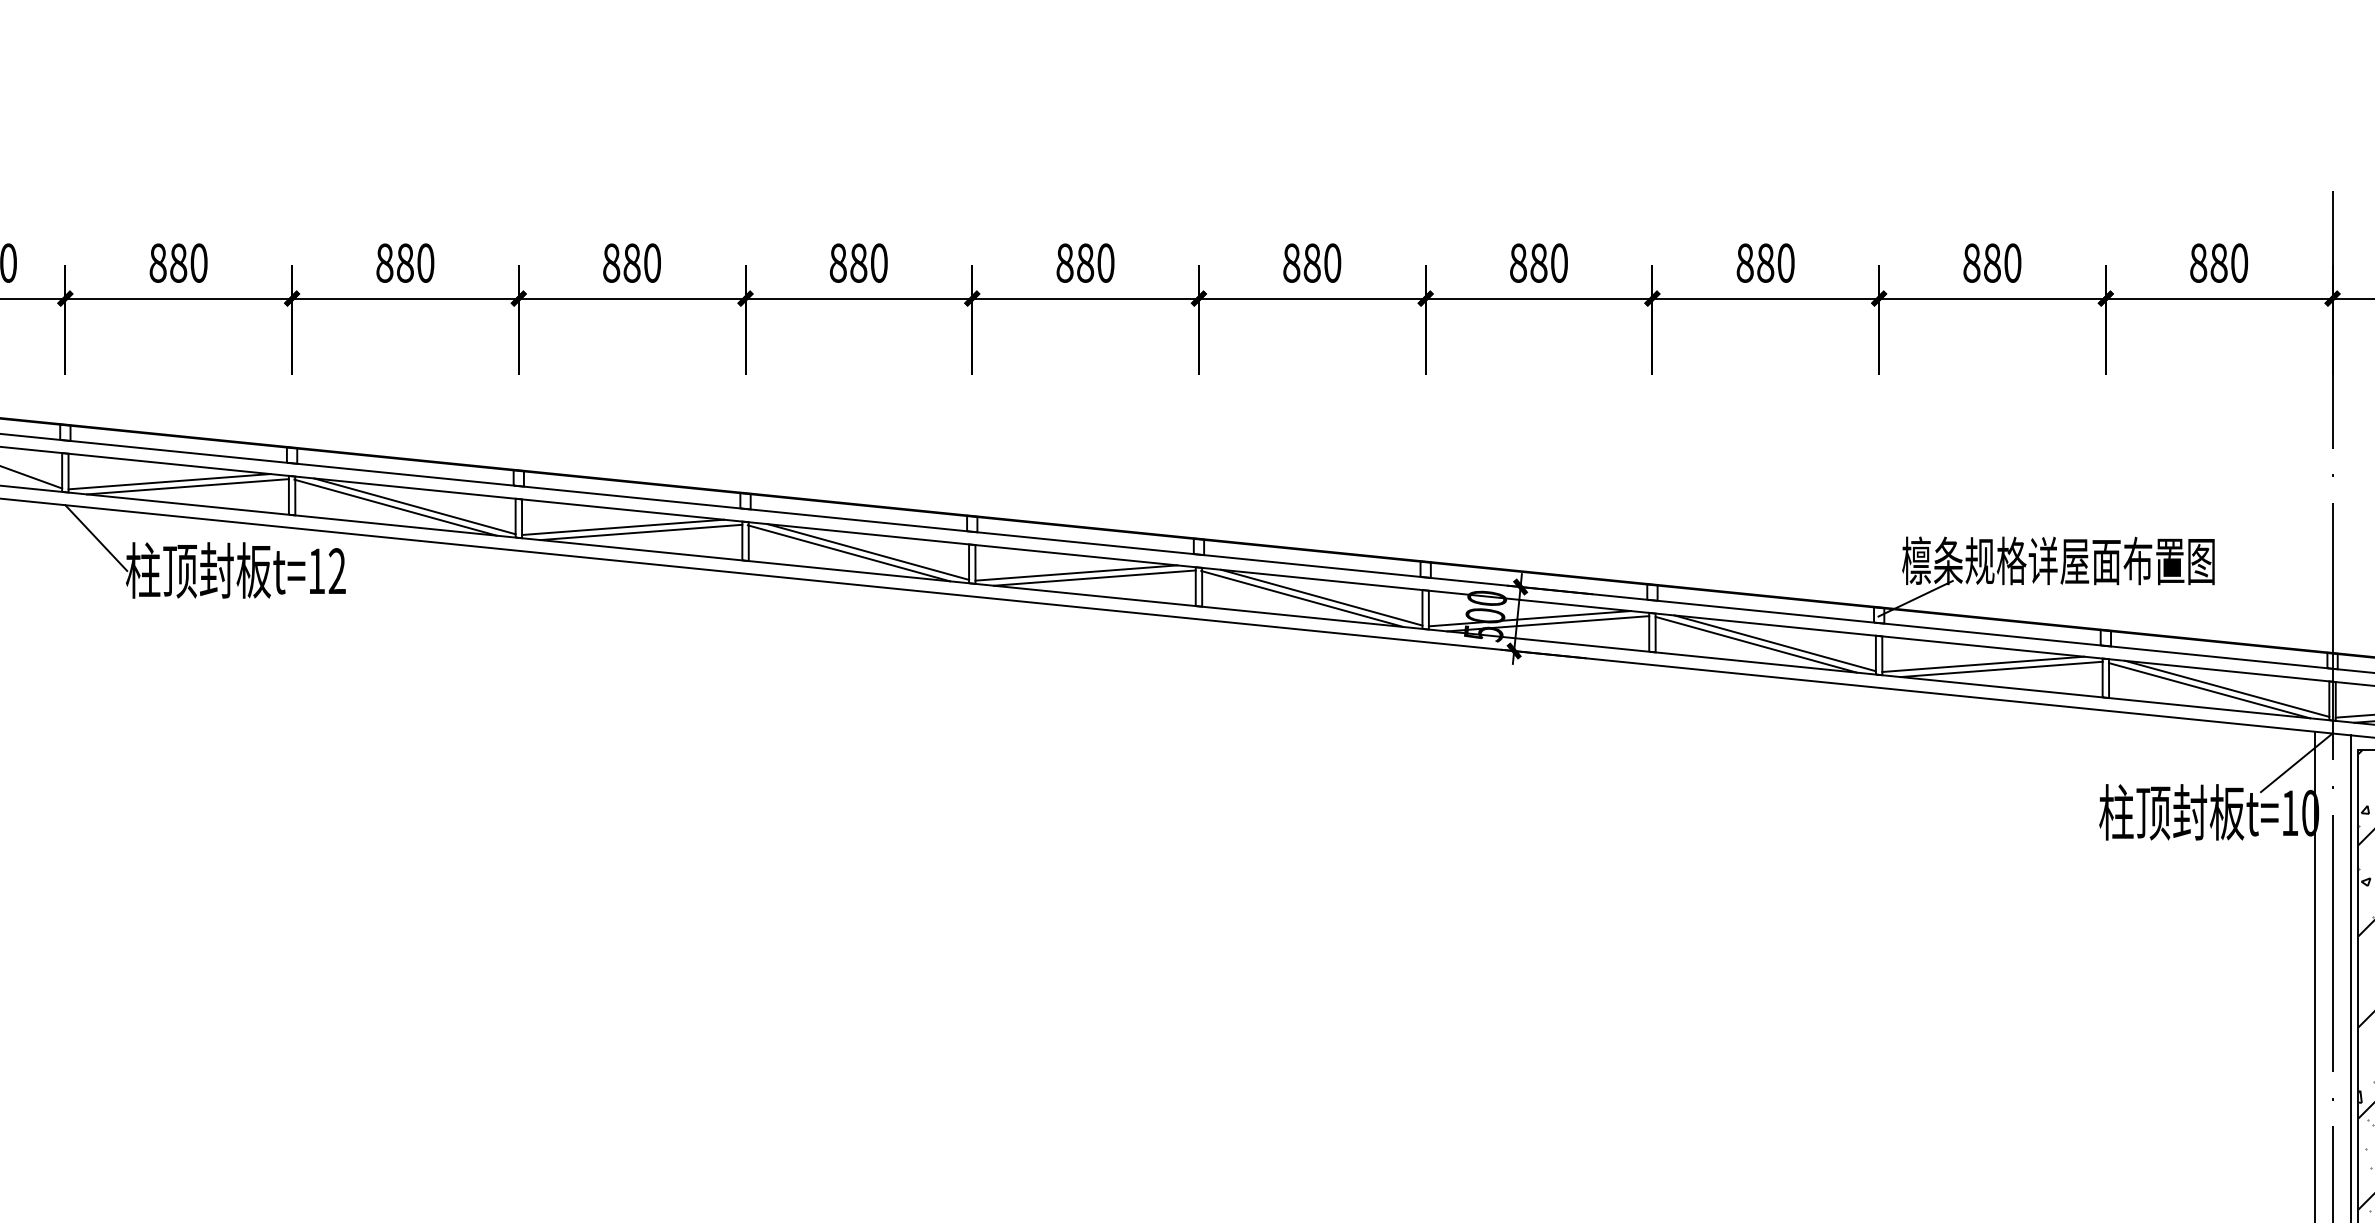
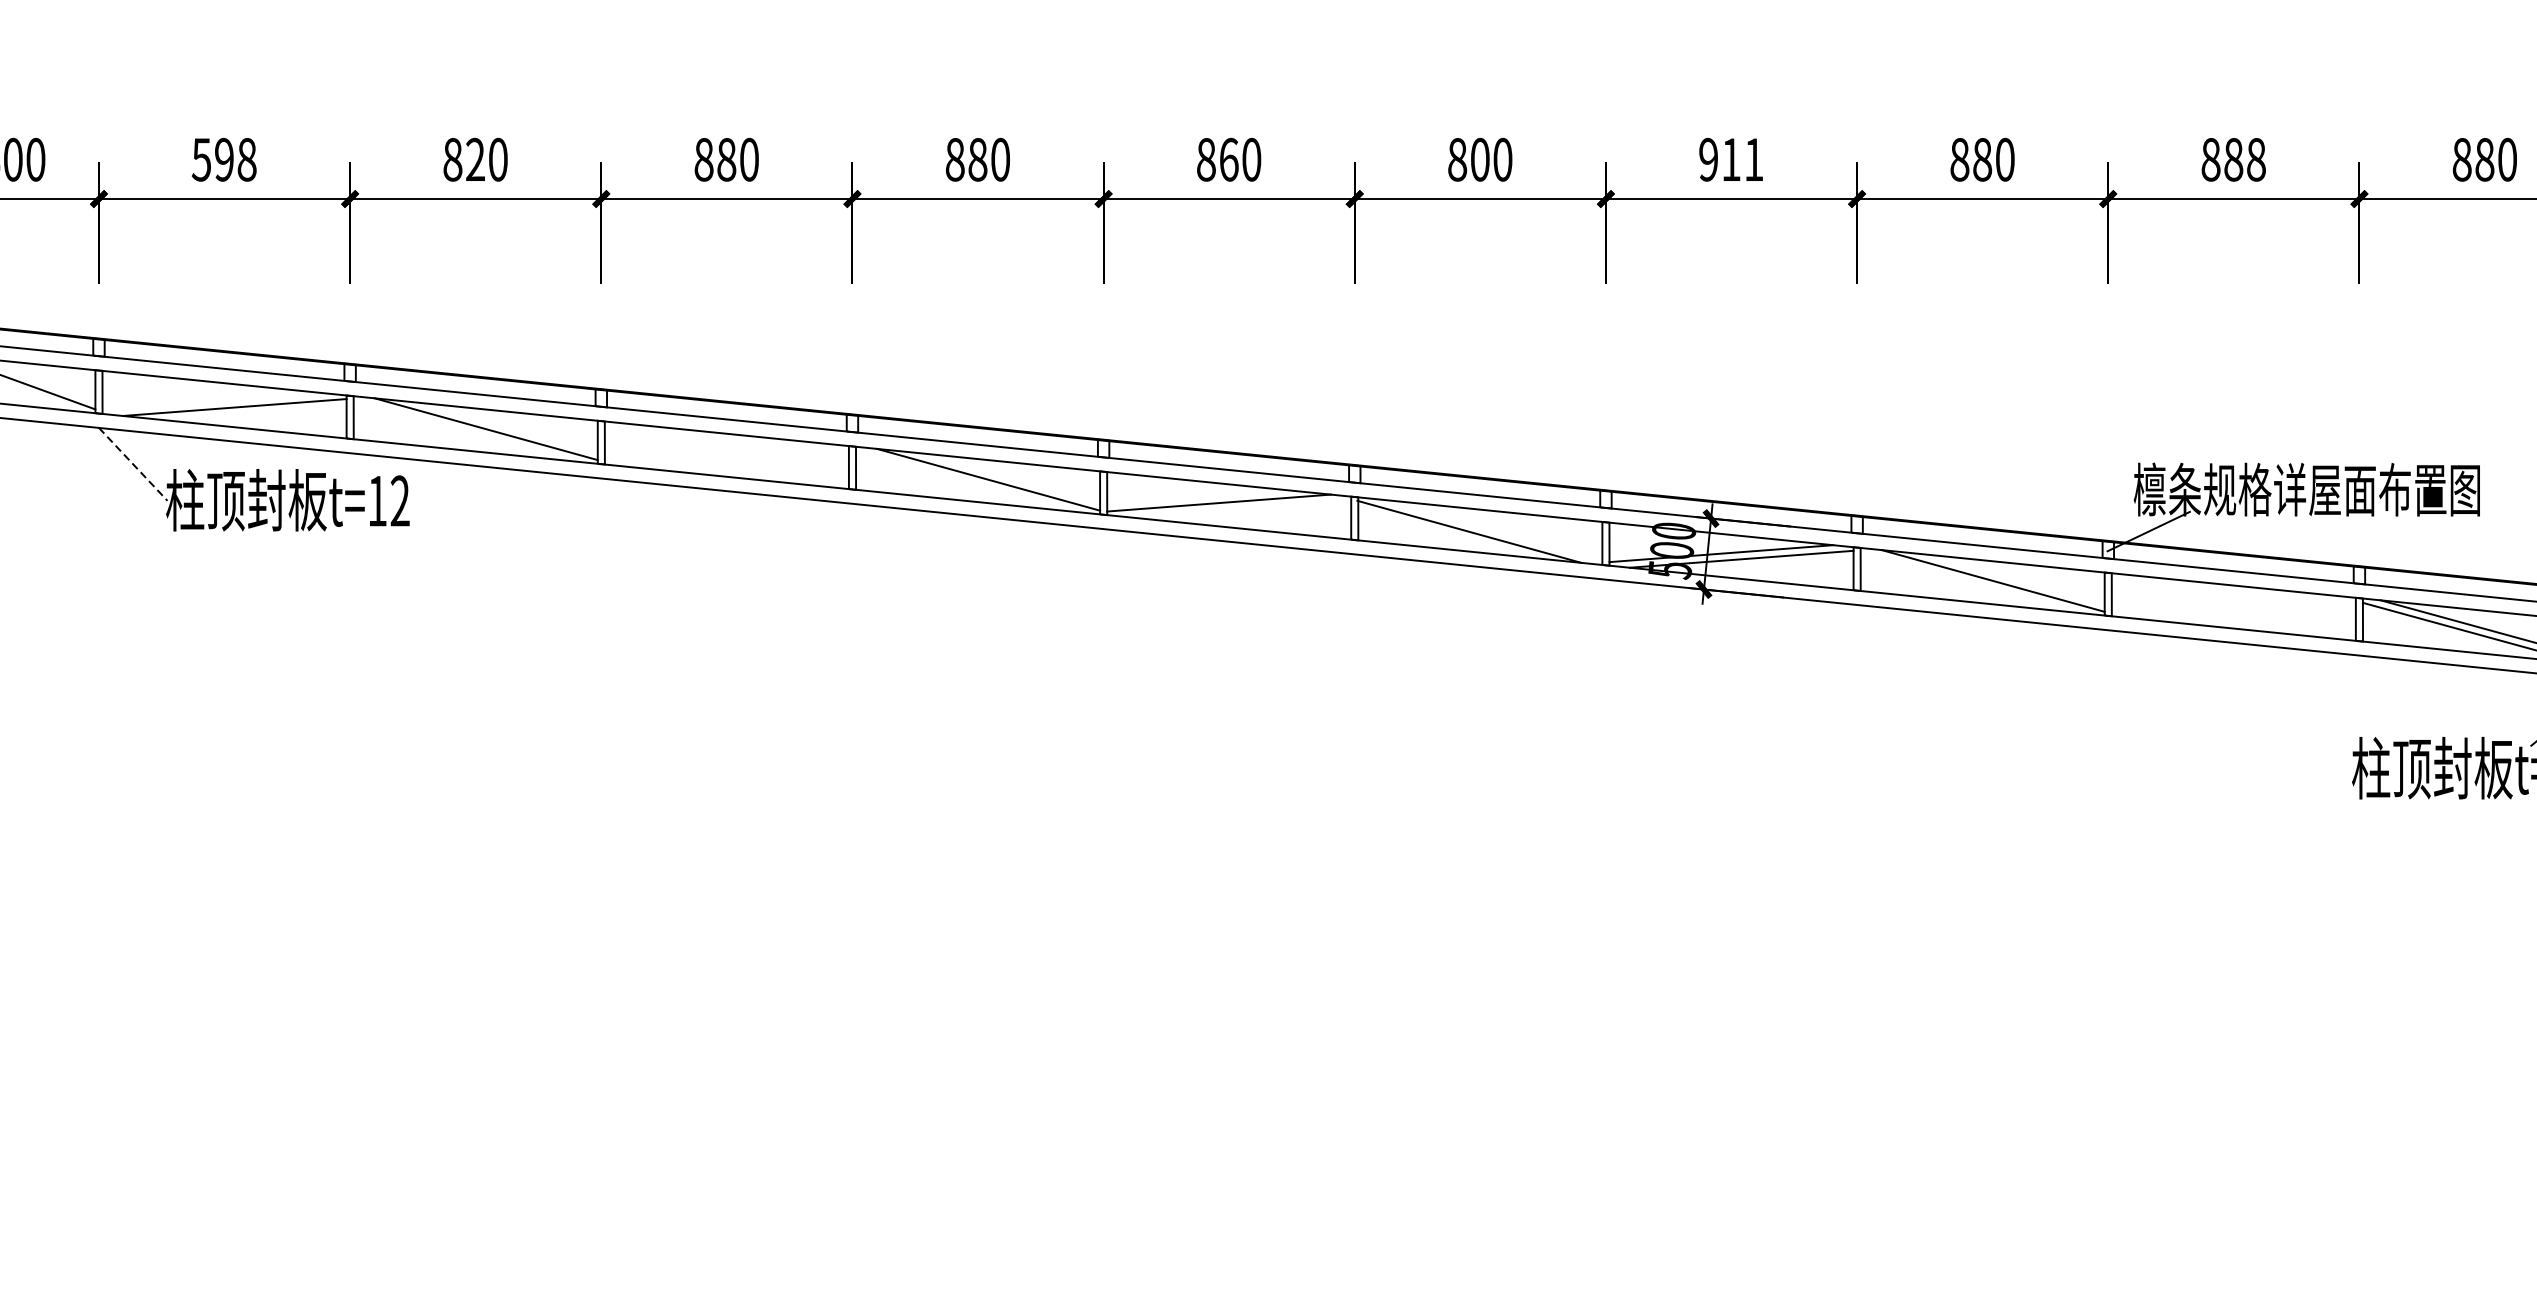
text: (178, 262) -> (224, 159), 880 -> 598
text: (404, 262) -> (474, 159), 880 -> 820
text: (1085, 262) -> (1229, 159), 880 -> 860
text: (1311, 262) -> (1479, 159), 880 -> 800
text: (1538, 262) -> (1730, 159), 880 -> 911
text: (2012, 262) -> (2256, 159), 880 -> 888
line: (169, 481) -> (214, 401), removed
line: (395, 507) -> (464, 430), removed
line: (623, 527) -> (717, 452), removed
line: (641, 532) -> (737, 458), removed
line: (96, 538) -> (133, 464), solid -> dashed
line: (848, 553) -> (966, 481), removed
line: (1094, 577) -> (1239, 508), removed
line: (1321, 597) -> (1490, 530), removed
line: (1755, 644) -> (1971, 582), removed
line: (1983, 664) -> (2223, 604), removed
line: (2001, 669) -> (2243, 609), removed

